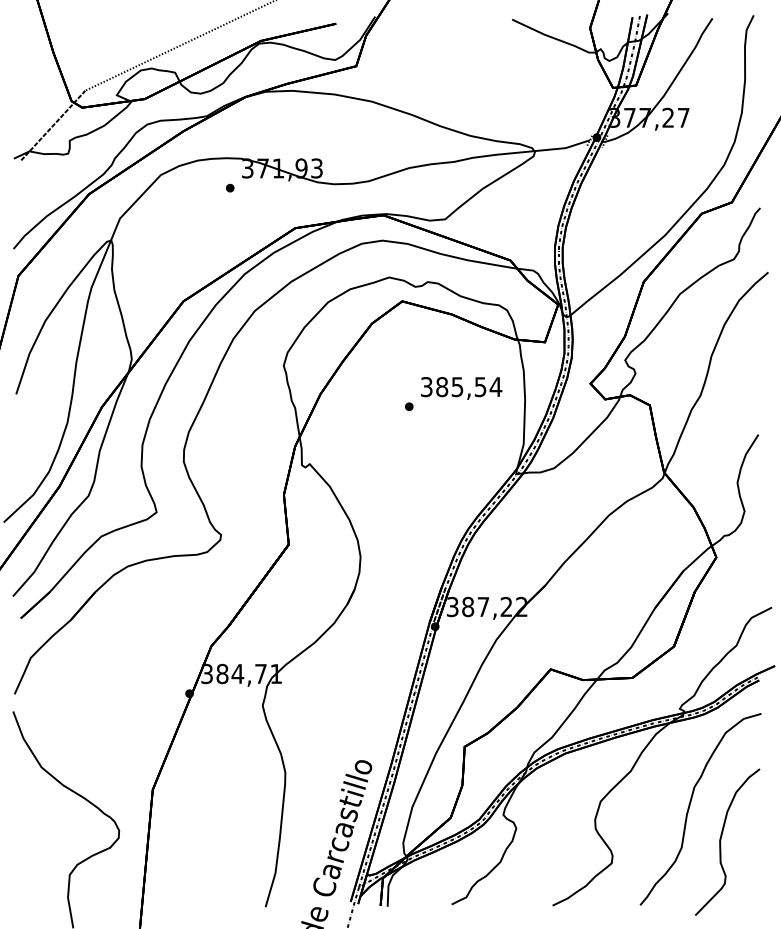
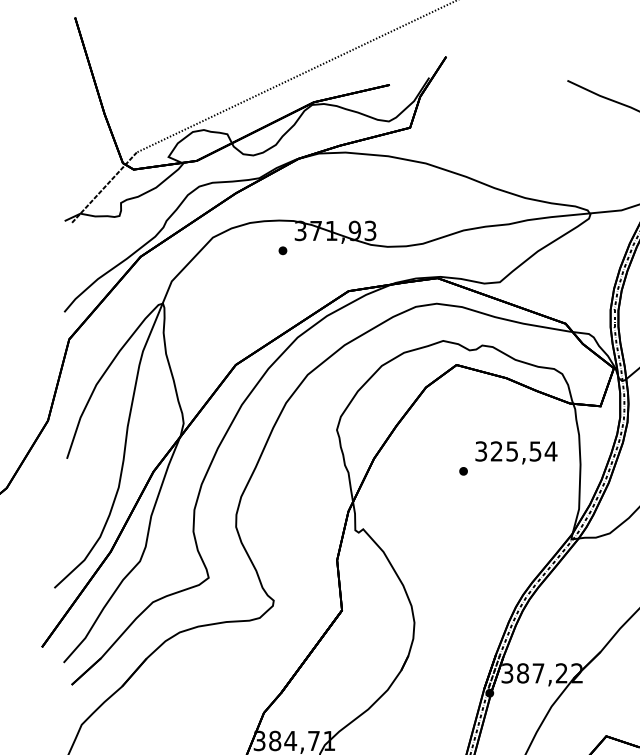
text: (442, 387) -> (497, 451), 385,54 -> 325,54

